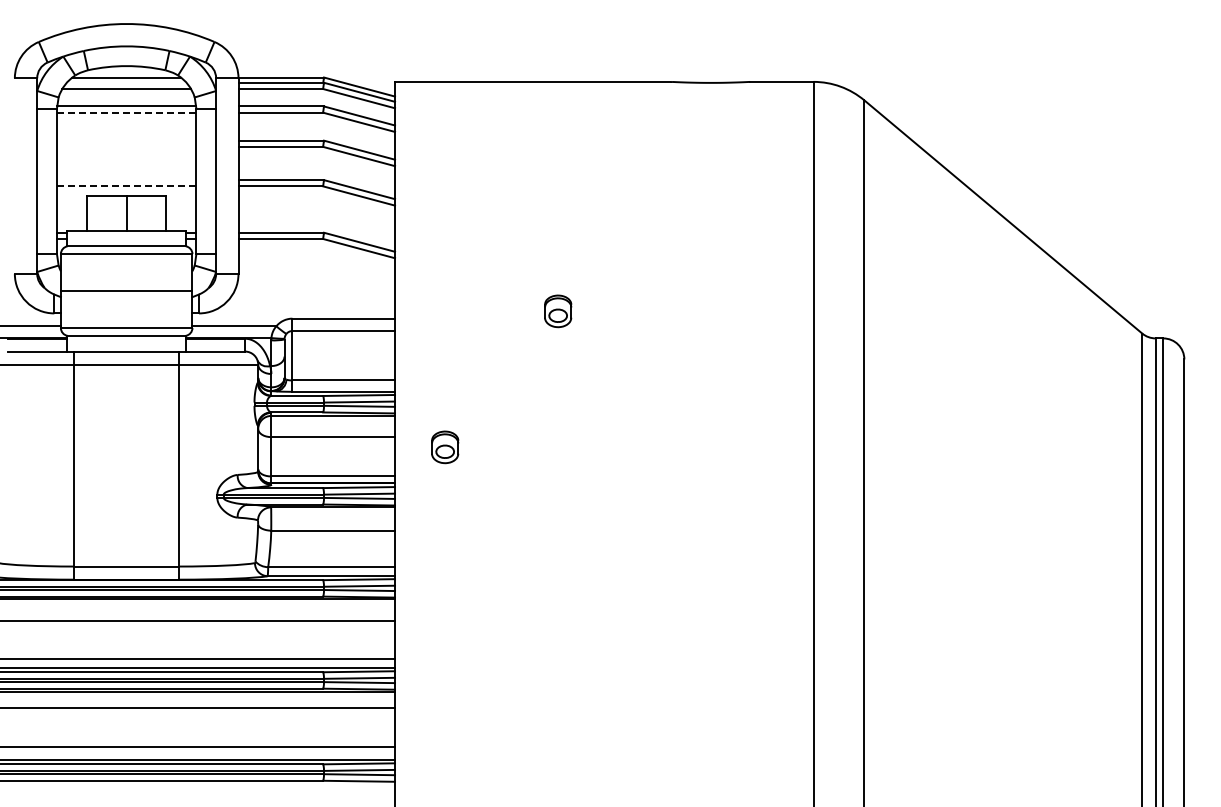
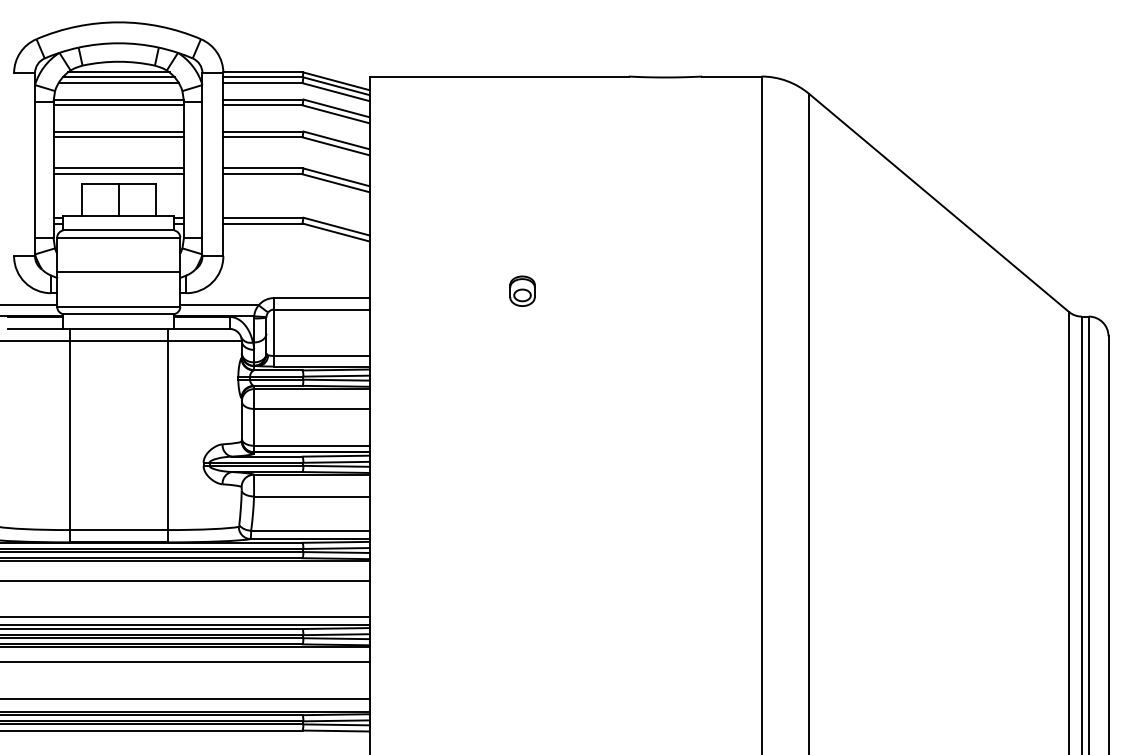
line: (126, 82) -> (118, 77), added
line: (126, 112) -> (118, 105), dashed -> solid
line: (126, 140) -> (118, 131), added
line: (126, 146) -> (118, 136), added
line: (126, 180) -> (118, 168), added
line: (126, 186) -> (118, 174), dashed -> solid
part: (445, 447) -> (417, 418), removed

